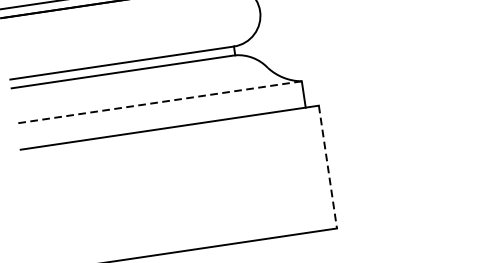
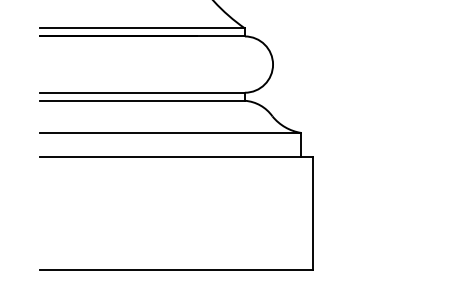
line: (159, 101) -> (170, 132), dashed -> solid
line: (328, 167) -> (313, 213), dashed -> solid

